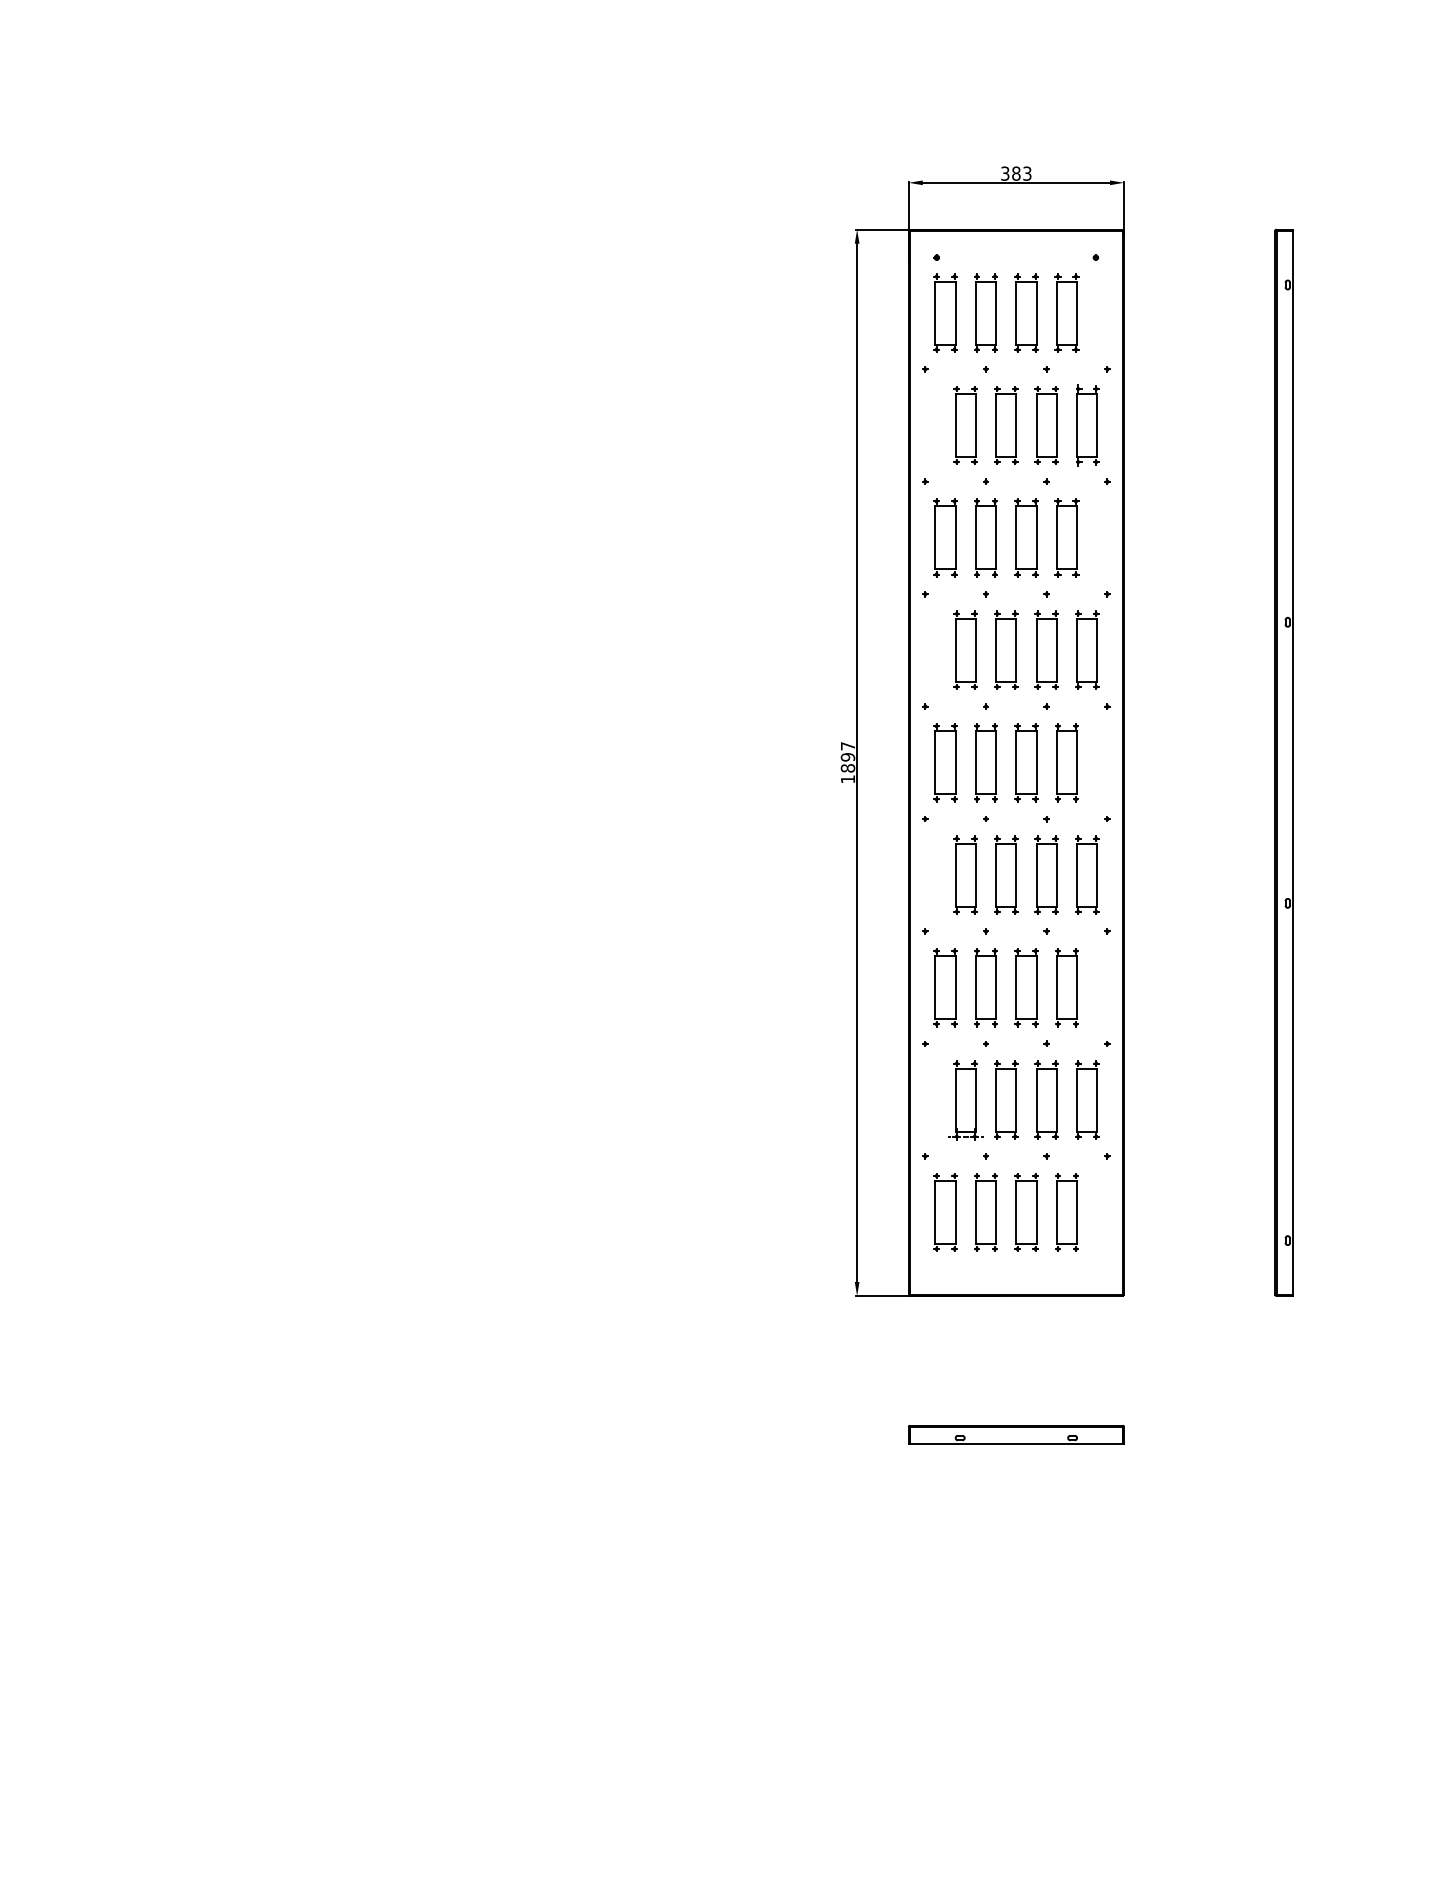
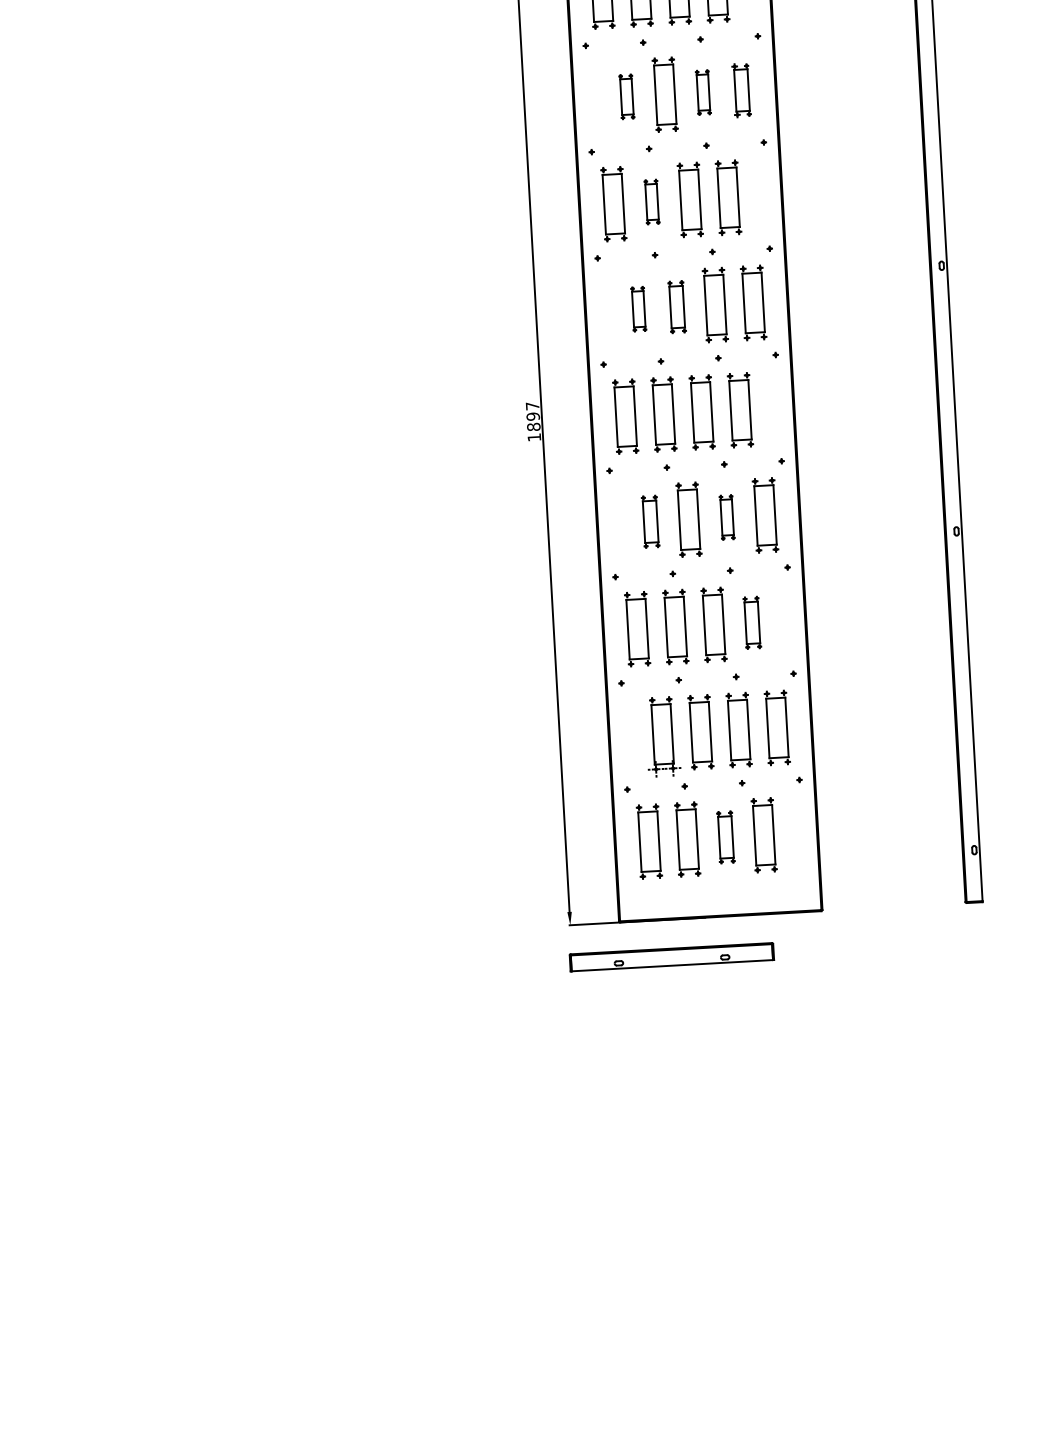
part: (965, 425) -> (626, 96), size x0.6
part: (1046, 425) -> (703, 92), size x0.6
part: (1087, 425) -> (742, 90), size x0.7
part: (985, 537) -> (651, 201), size x0.6
part: (965, 649) -> (638, 308), size x0.6
part: (1006, 649) -> (677, 306), size x0.7
part: (965, 874) -> (650, 521), size x0.7
part: (1046, 874) -> (727, 516), size x0.6
part: (1066, 987) -> (751, 622), size x0.7
part: (1026, 1212) -> (725, 837), size x0.7
part: (1016, 1434) -> (671, 956), moved

